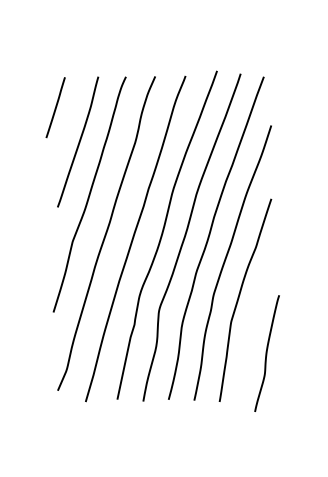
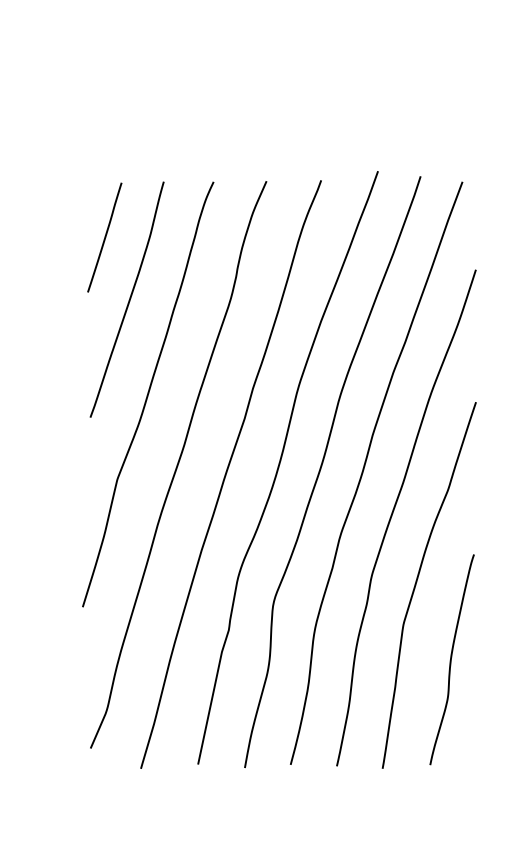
line: (55, 107) -> (104, 237), moved
curve: (266, 353) -> (450, 659), moved

